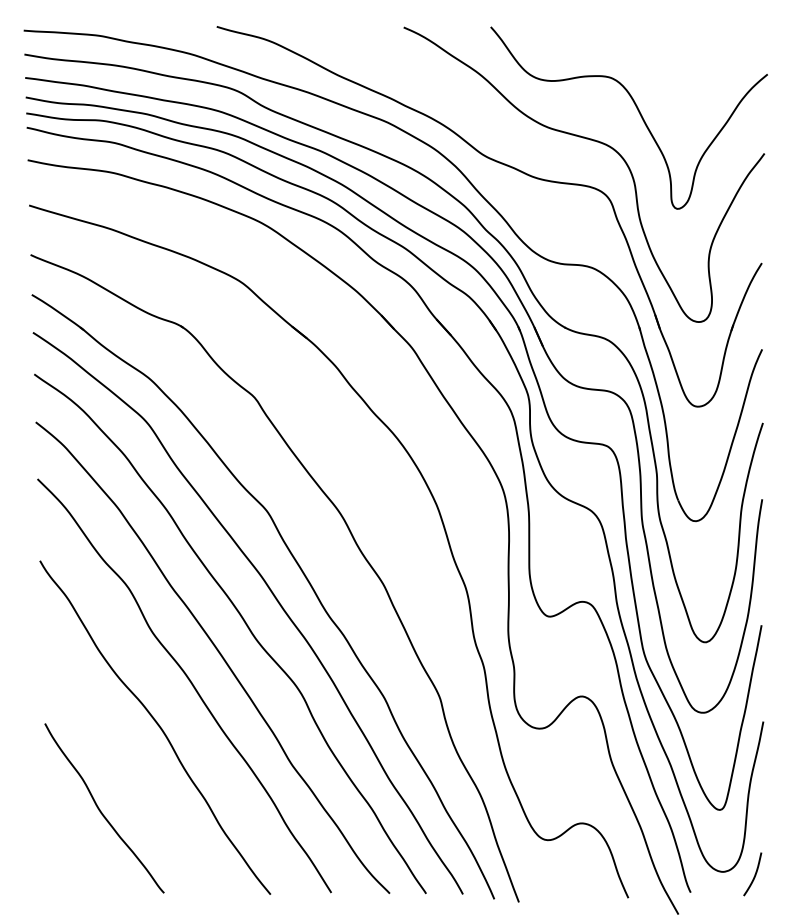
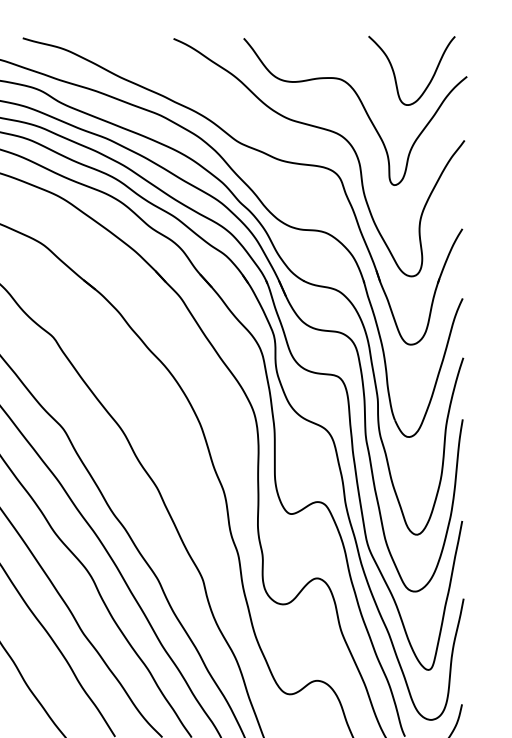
curve: (678, 71) -> (395, 74), added

